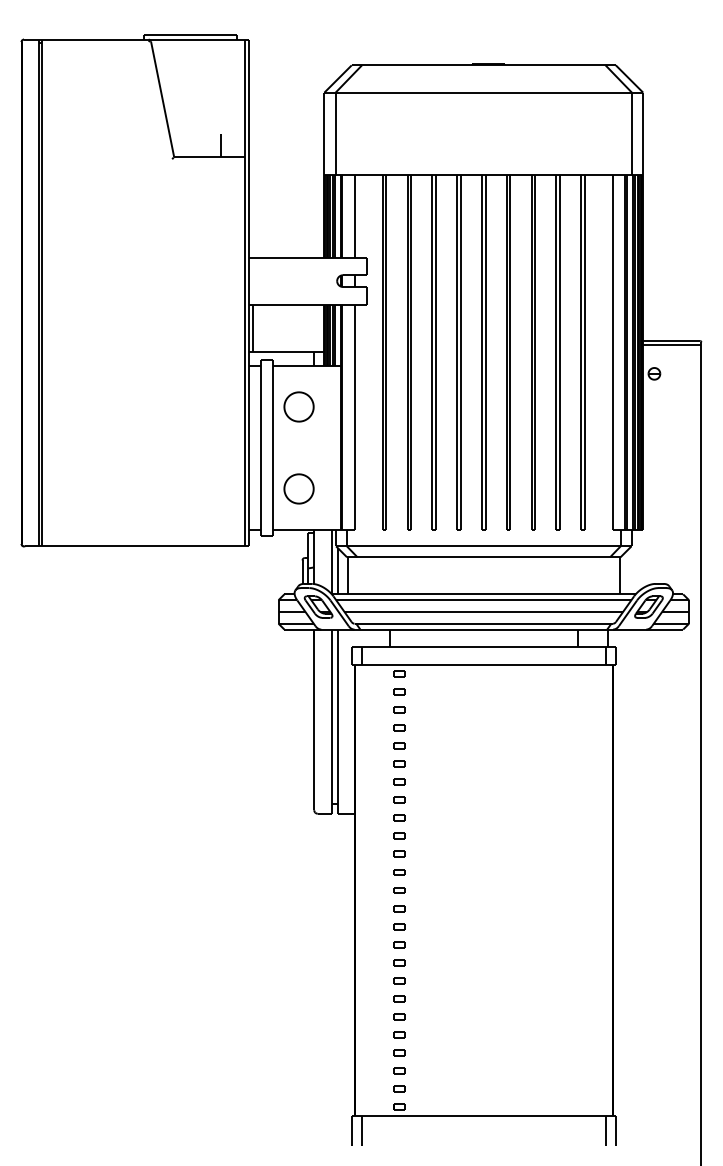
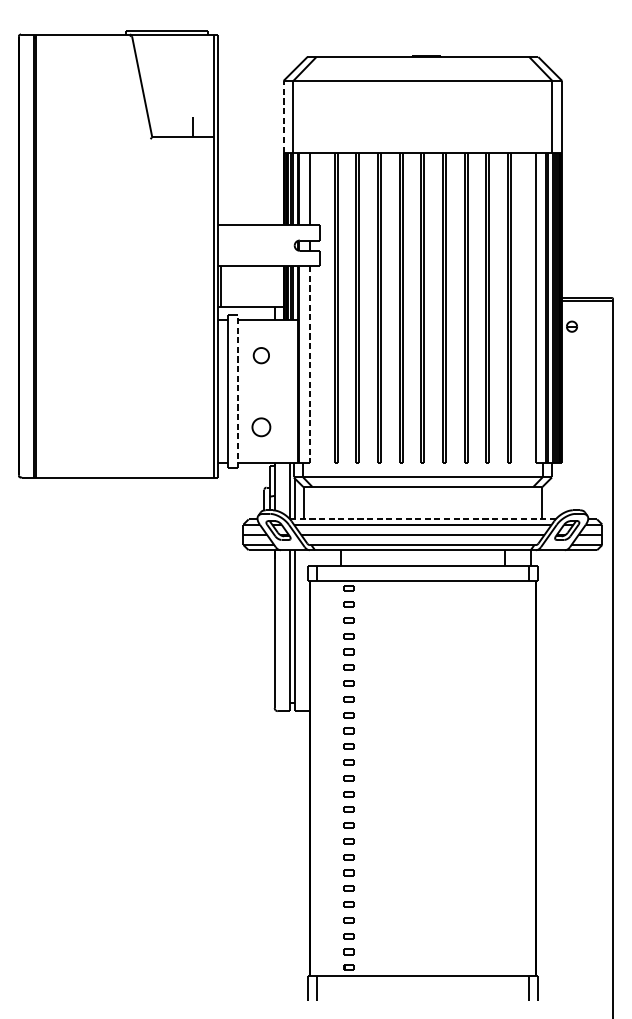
line: (324, 133) -> (283, 116), solid -> dashed
part: (298, 406) -> (260, 355), size x0.6
line: (354, 417) -> (309, 364), solid -> dashed
line: (272, 447) -> (238, 391), solid -> dashed
part: (298, 488) -> (260, 426), size x0.7
line: (483, 594) -> (422, 519), solid -> dashed

